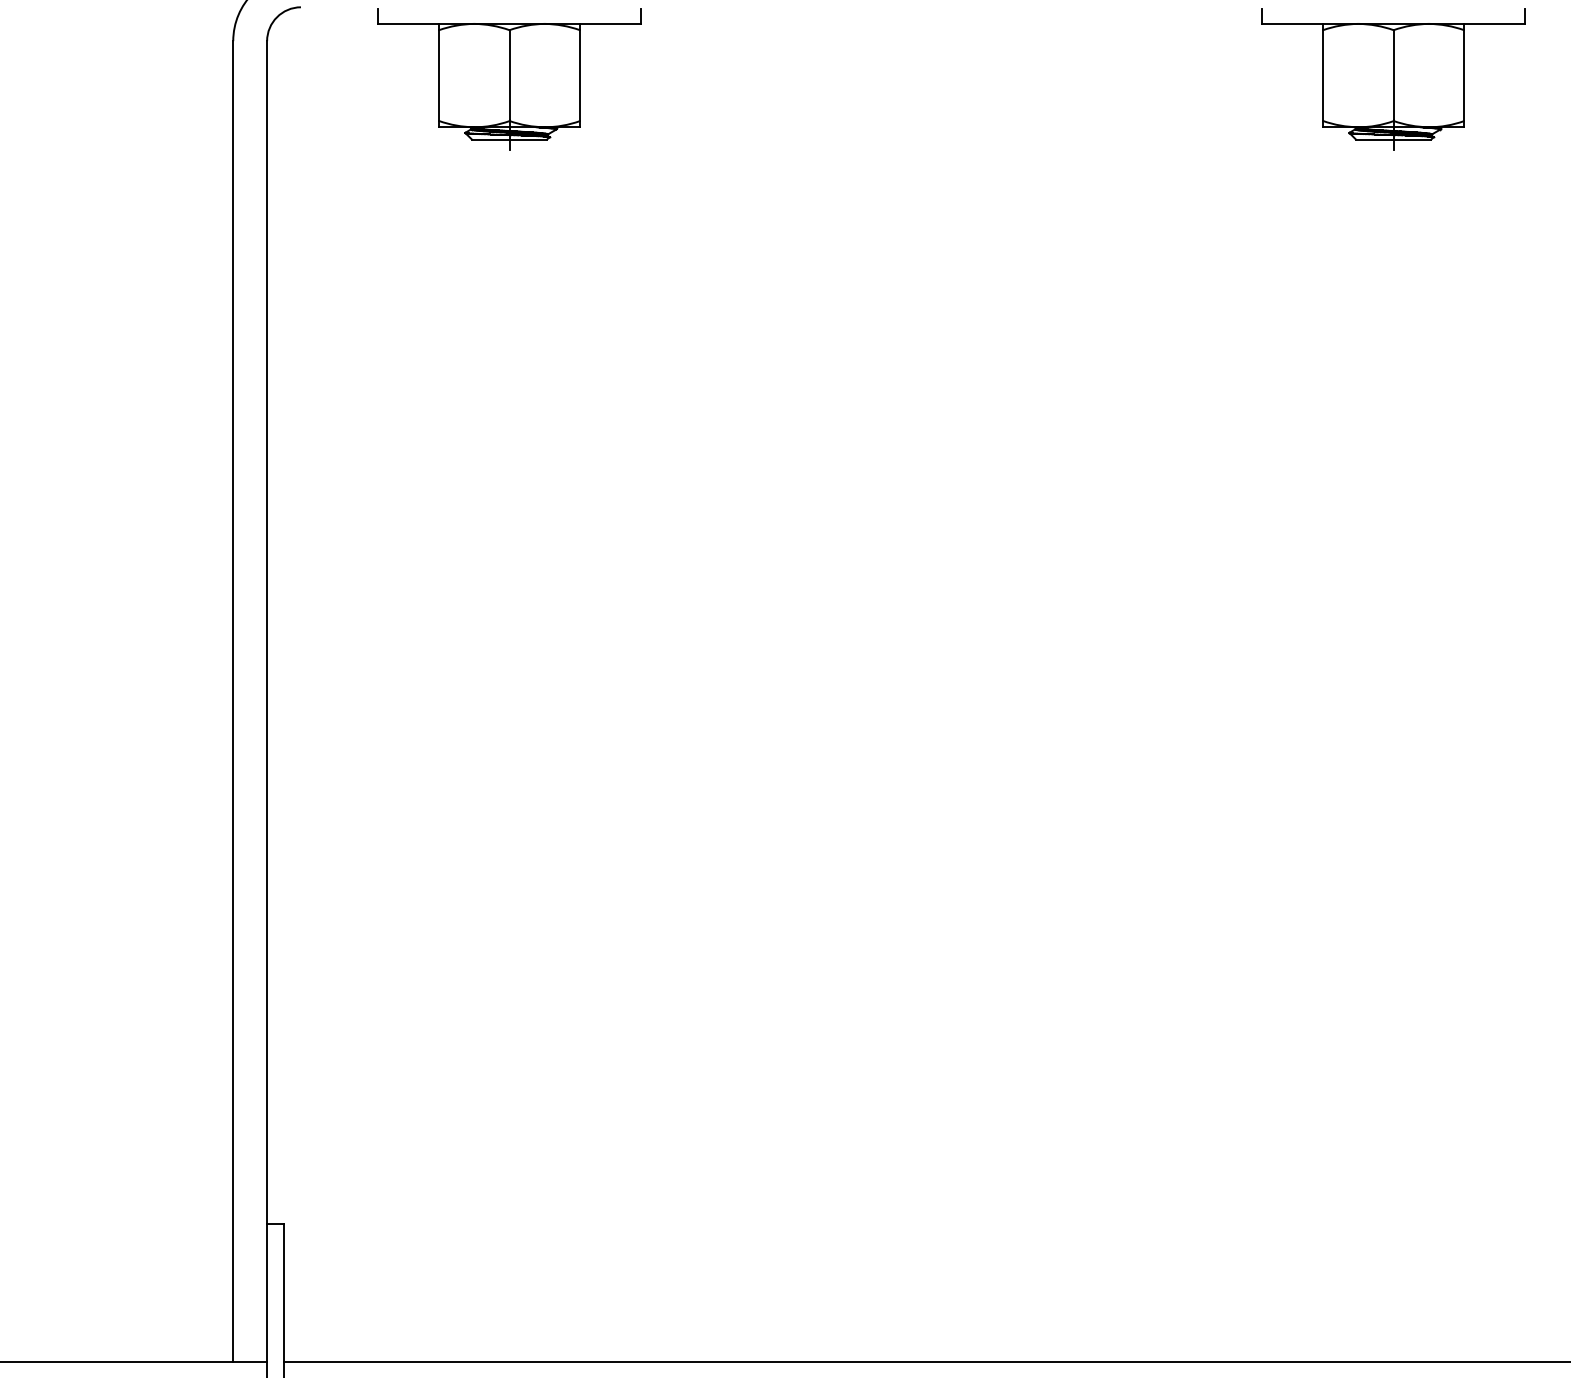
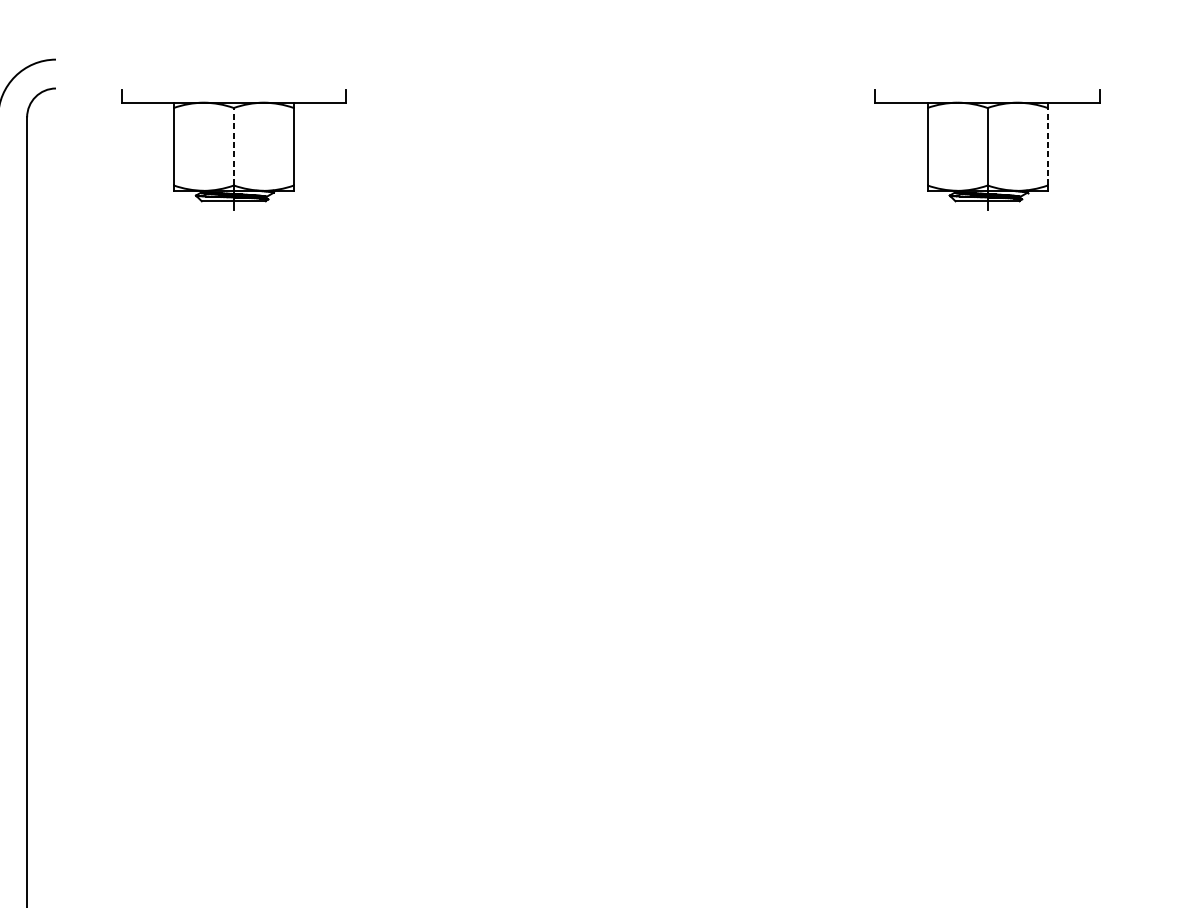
line: (509, 75) -> (233, 146), solid -> dashed
line: (1464, 75) -> (1048, 146), solid -> dashed

